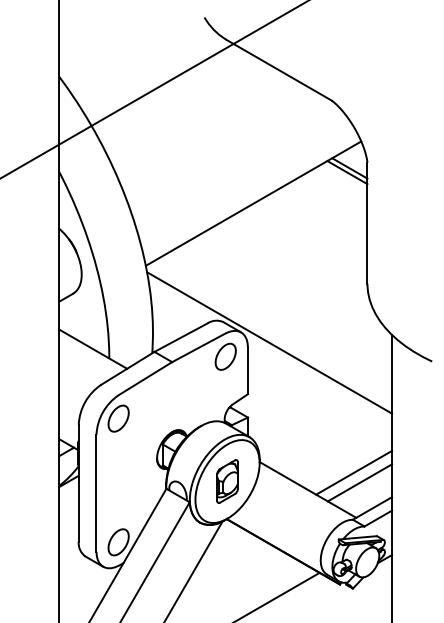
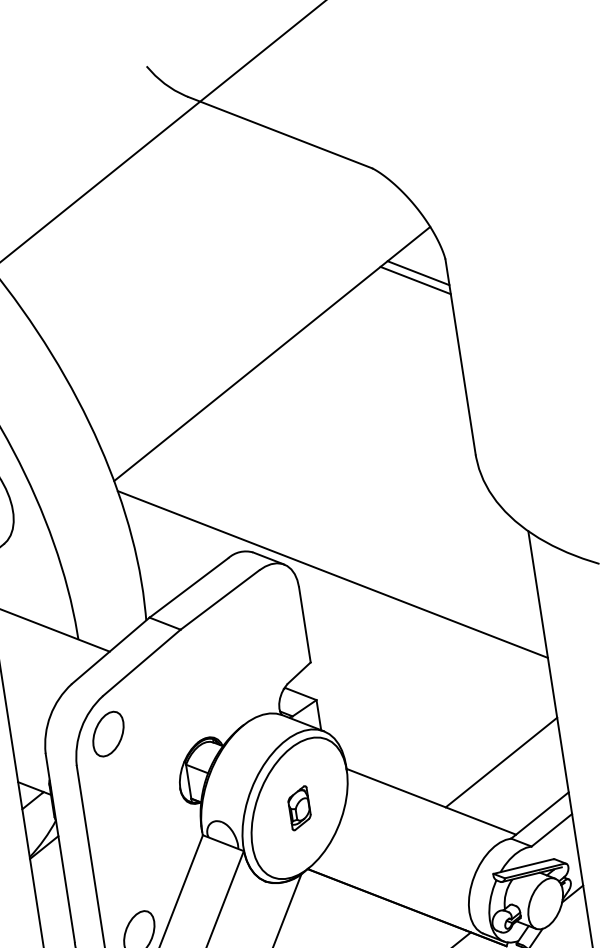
part: (225, 356) -> (265, 607), removed
part: (227, 481) -> (299, 808), size x0.6
line: (359, 482) -> (512, 776), removed

